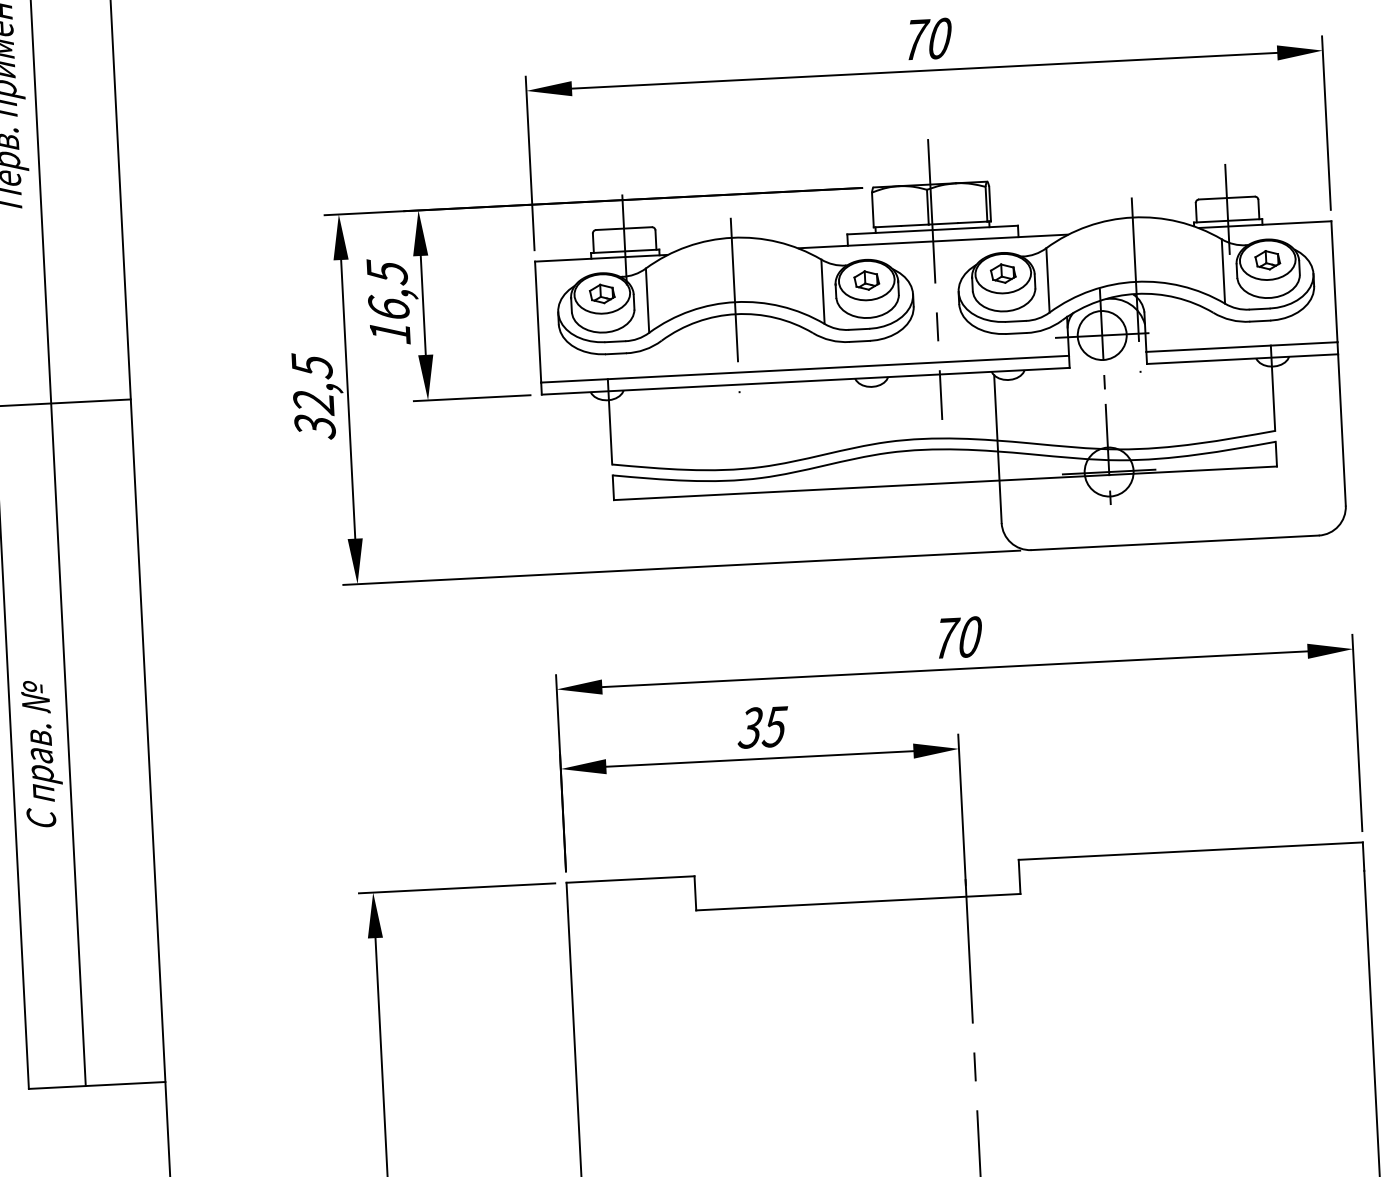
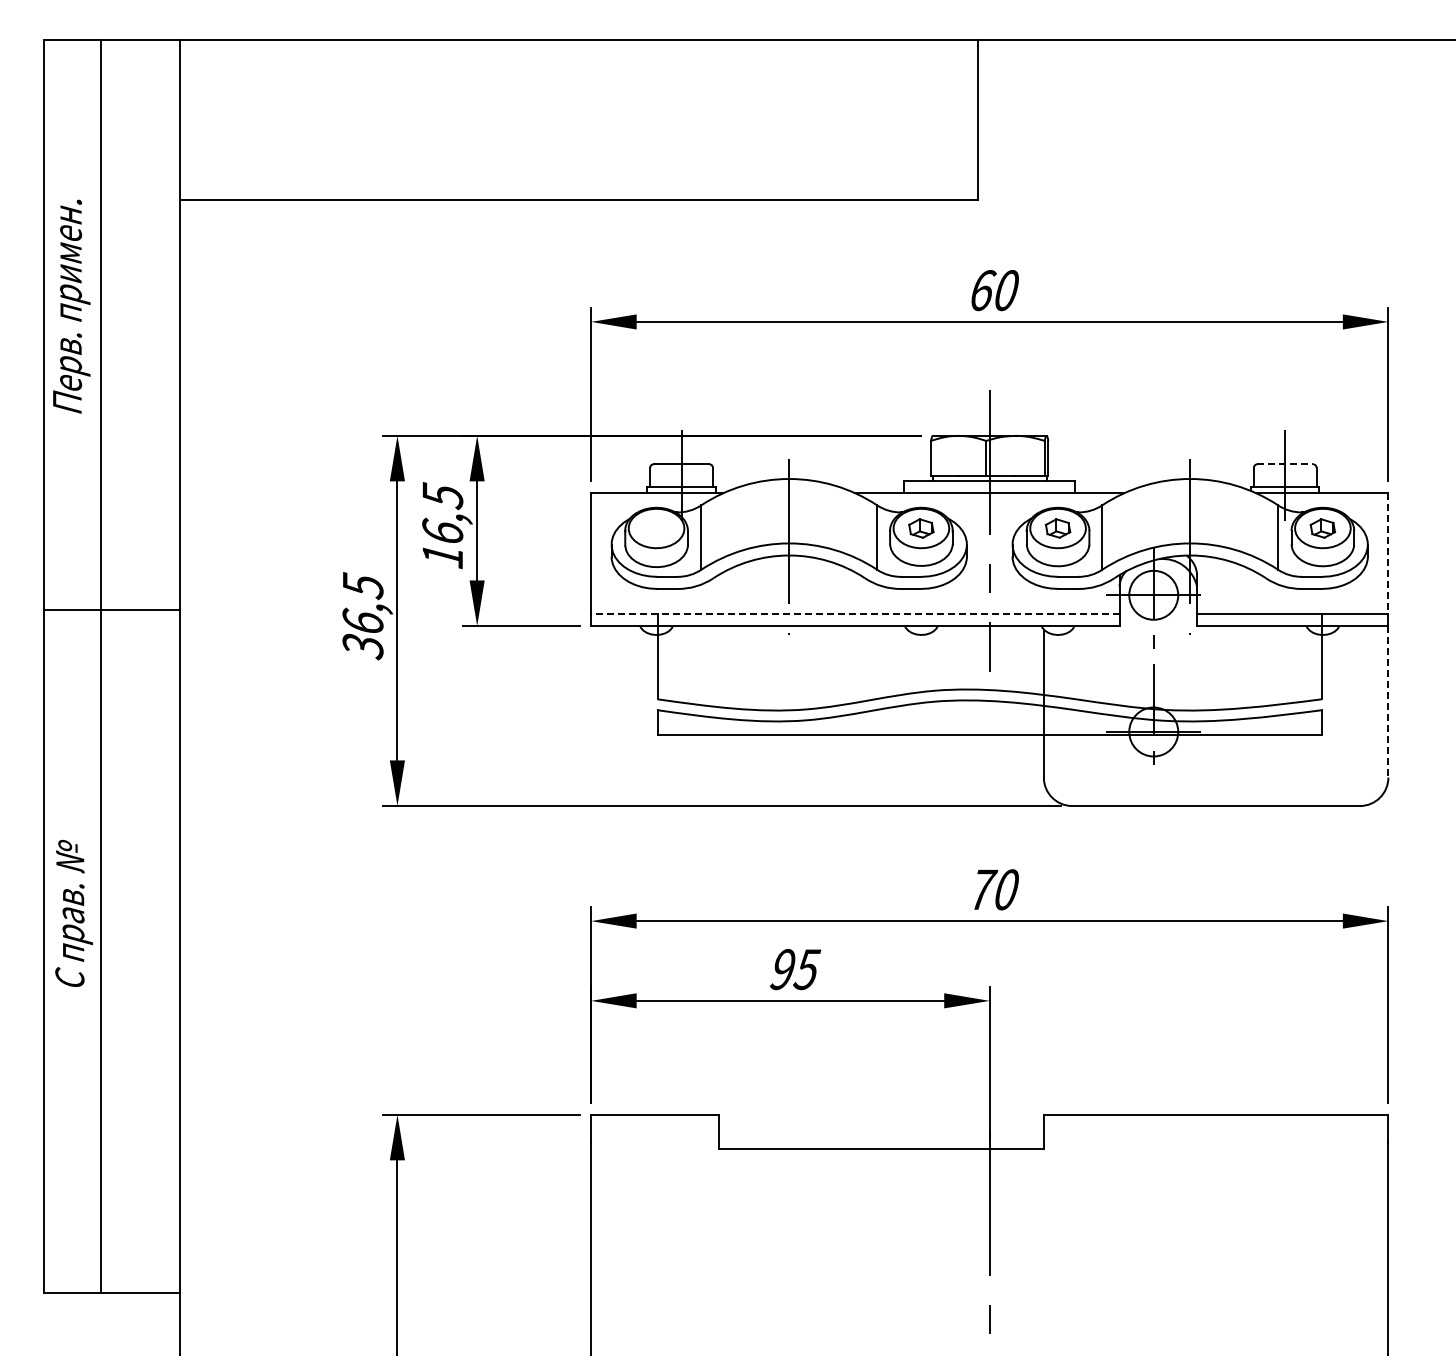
text: (917, 39) -> (984, 290), 70 -> 60
line: (1227, 198) -> (1285, 464), solid -> dashed
line: (1334, 281) -> (1388, 553), solid -> dashed
part: (602, 293) -> (656, 528), removed
line: (804, 368) -> (854, 613), solid -> dashed
text: (313, 401) -> (362, 621), 32,5 -> 36,5
line: (1342, 429) -> (1388, 701), solid -> dashed
text: (750, 728) -> (782, 969), 35 -> 95
text: (41, 753) -> (73, 913), moved

